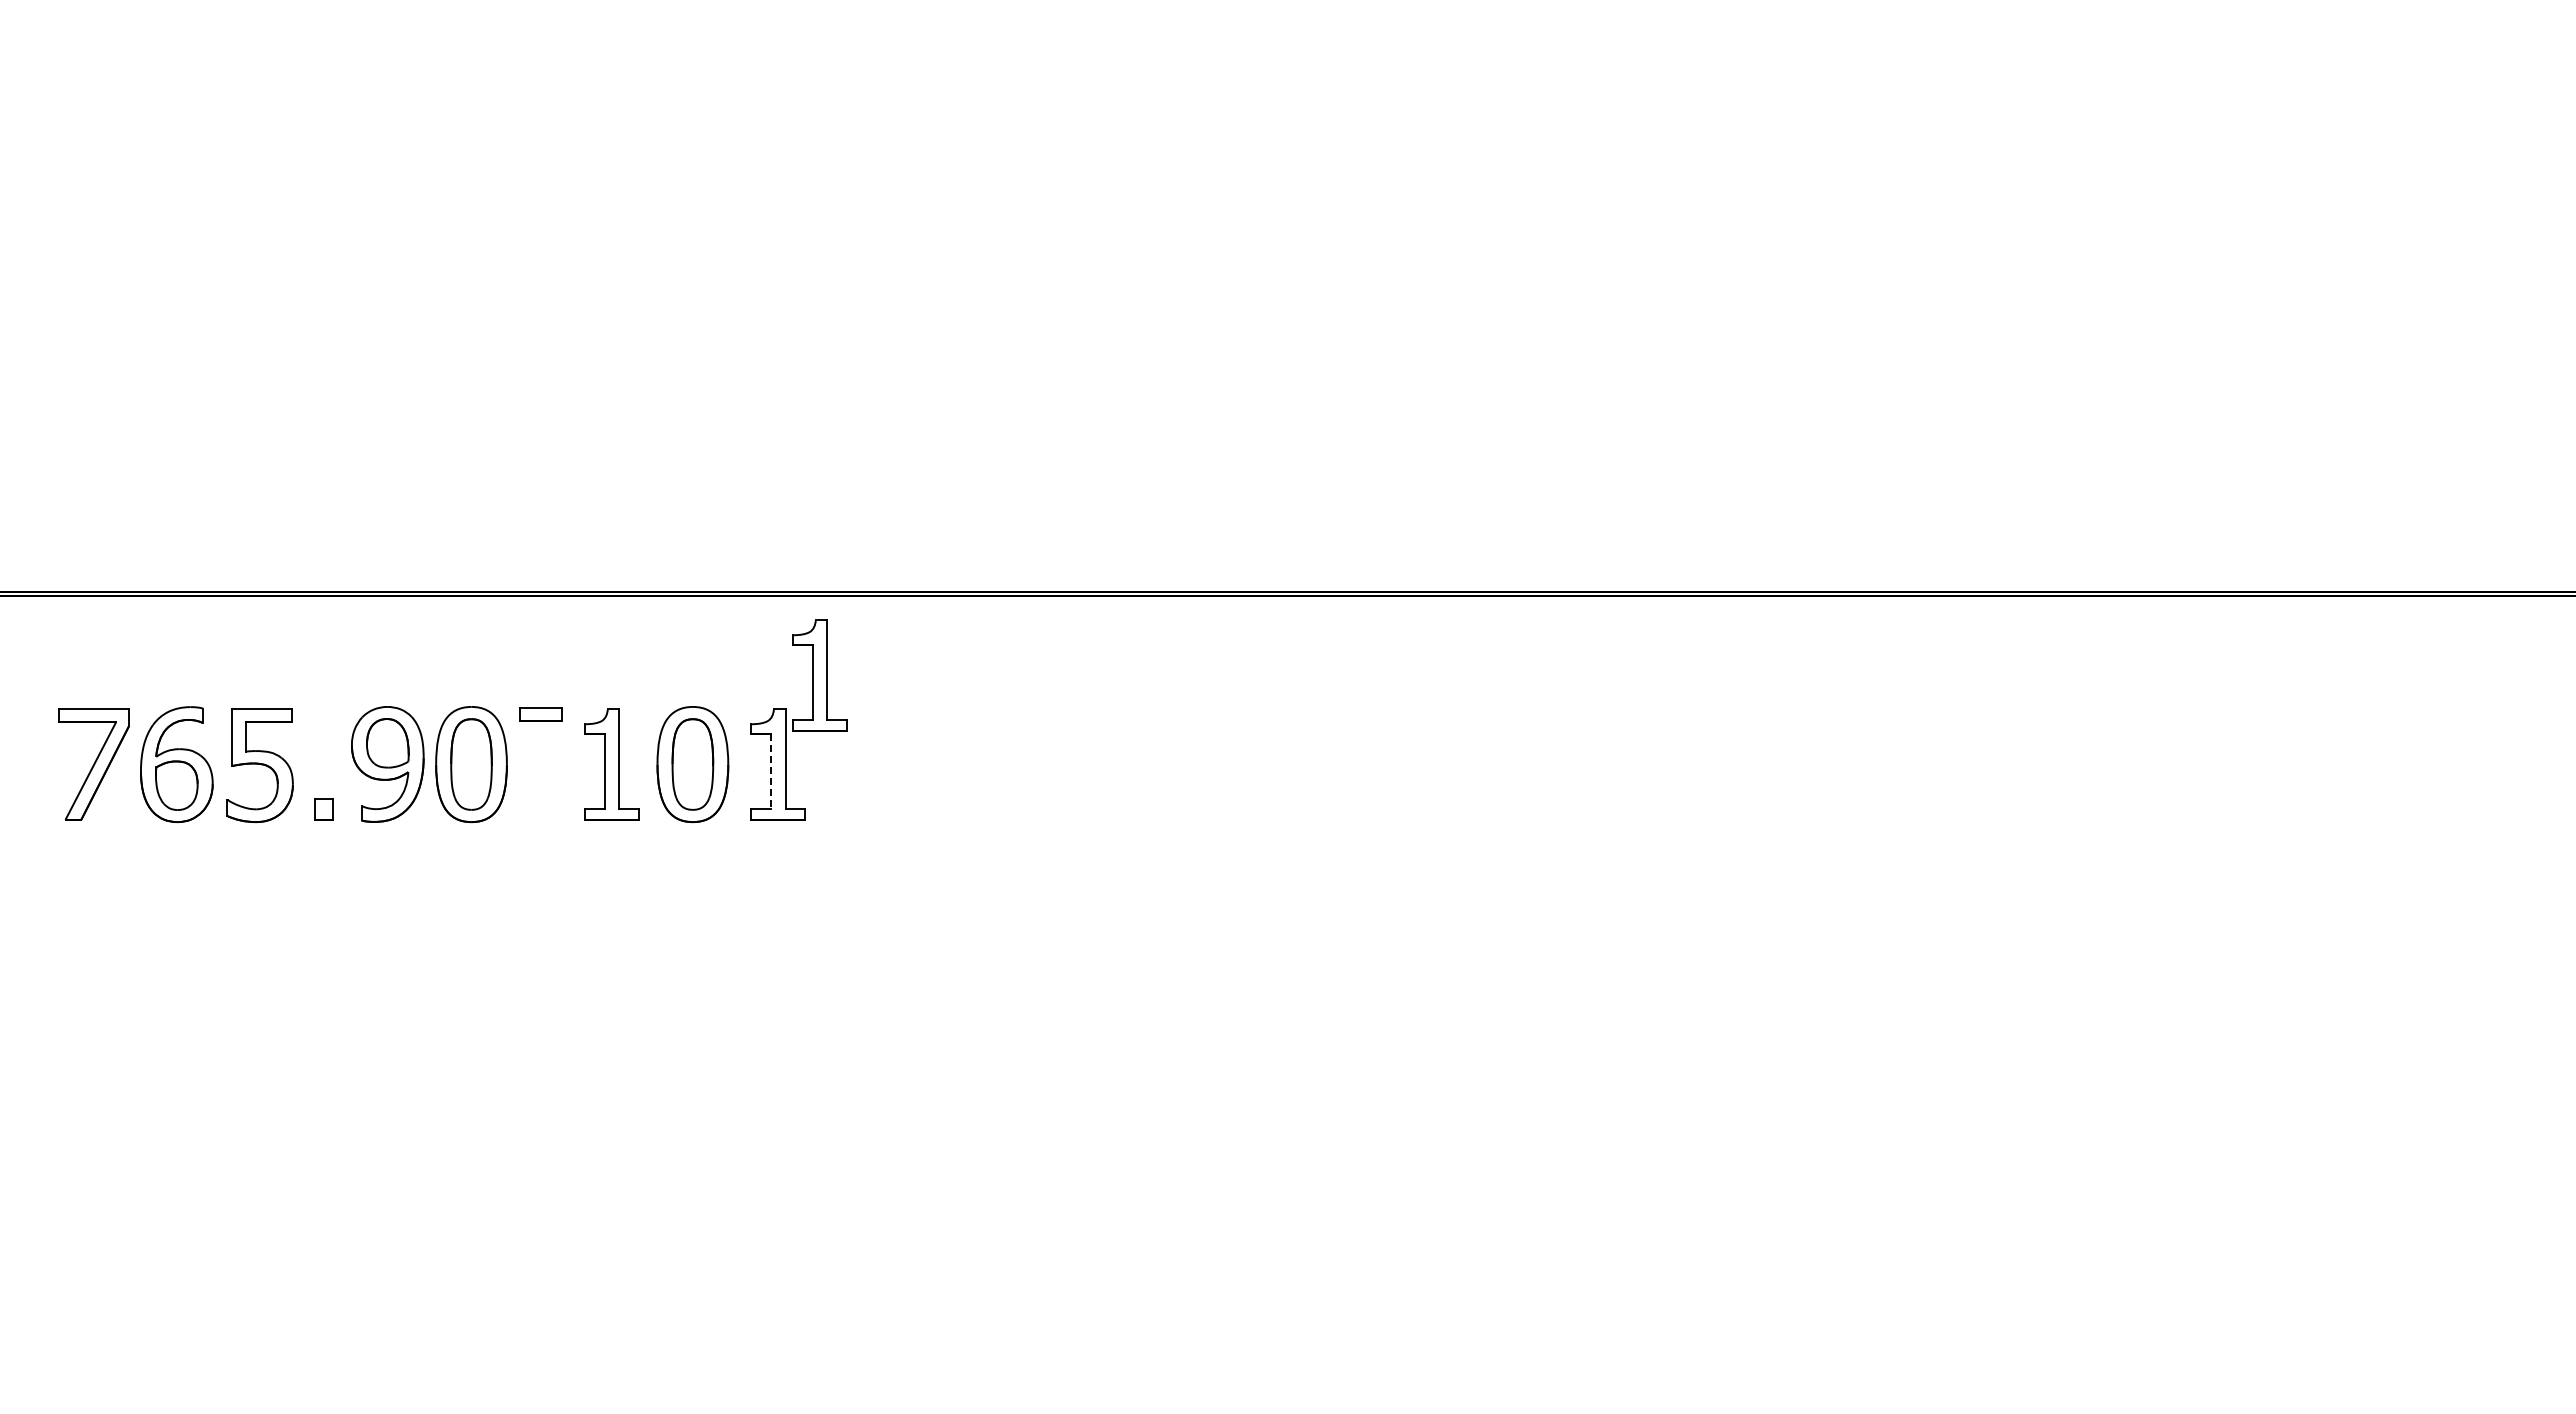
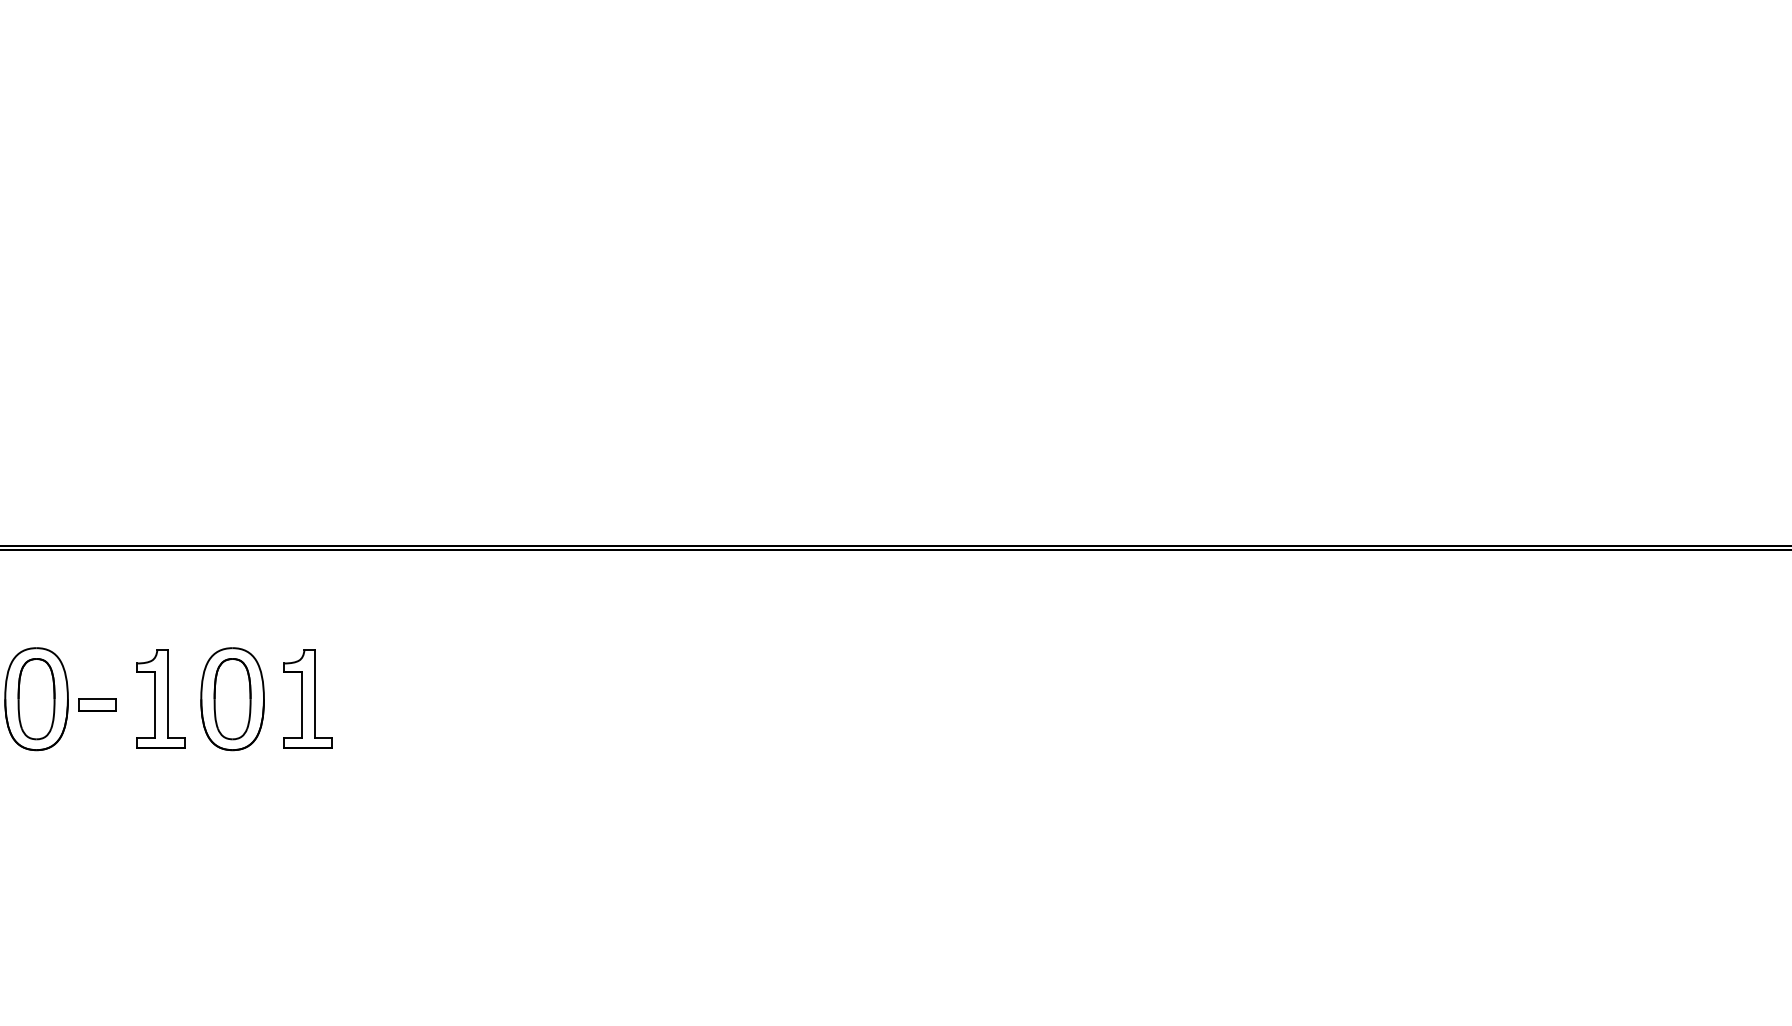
part: (819, 675) -> (344, 620), removed
part: (540, 714) -> (97, 705), moved
line: (771, 771) -> (302, 705), dashed -> solid

